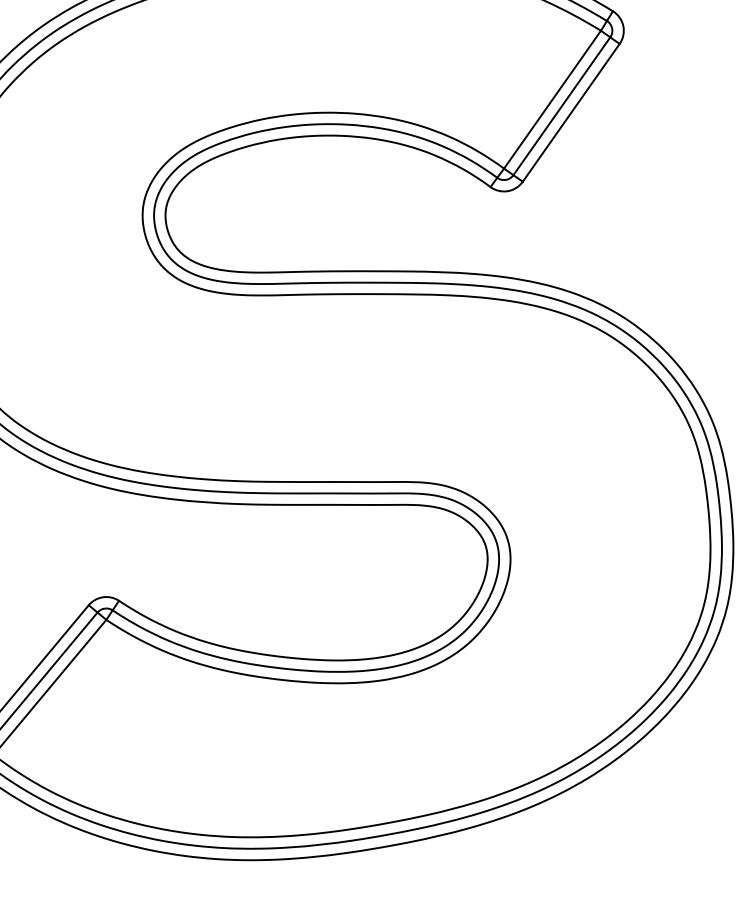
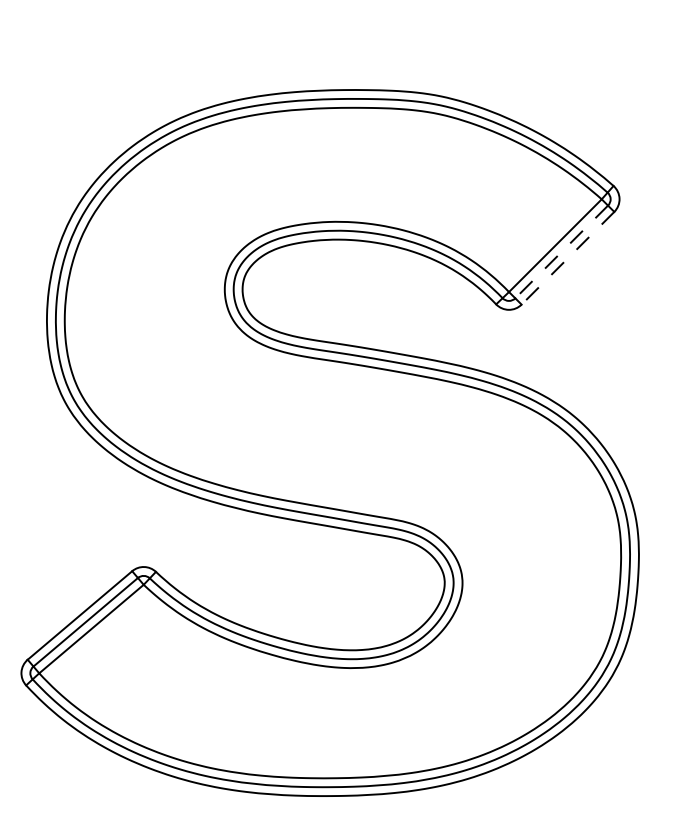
line: (561, 105) -> (561, 251), solid -> dashed
line: (570, 113) -> (567, 258), solid -> dashed

